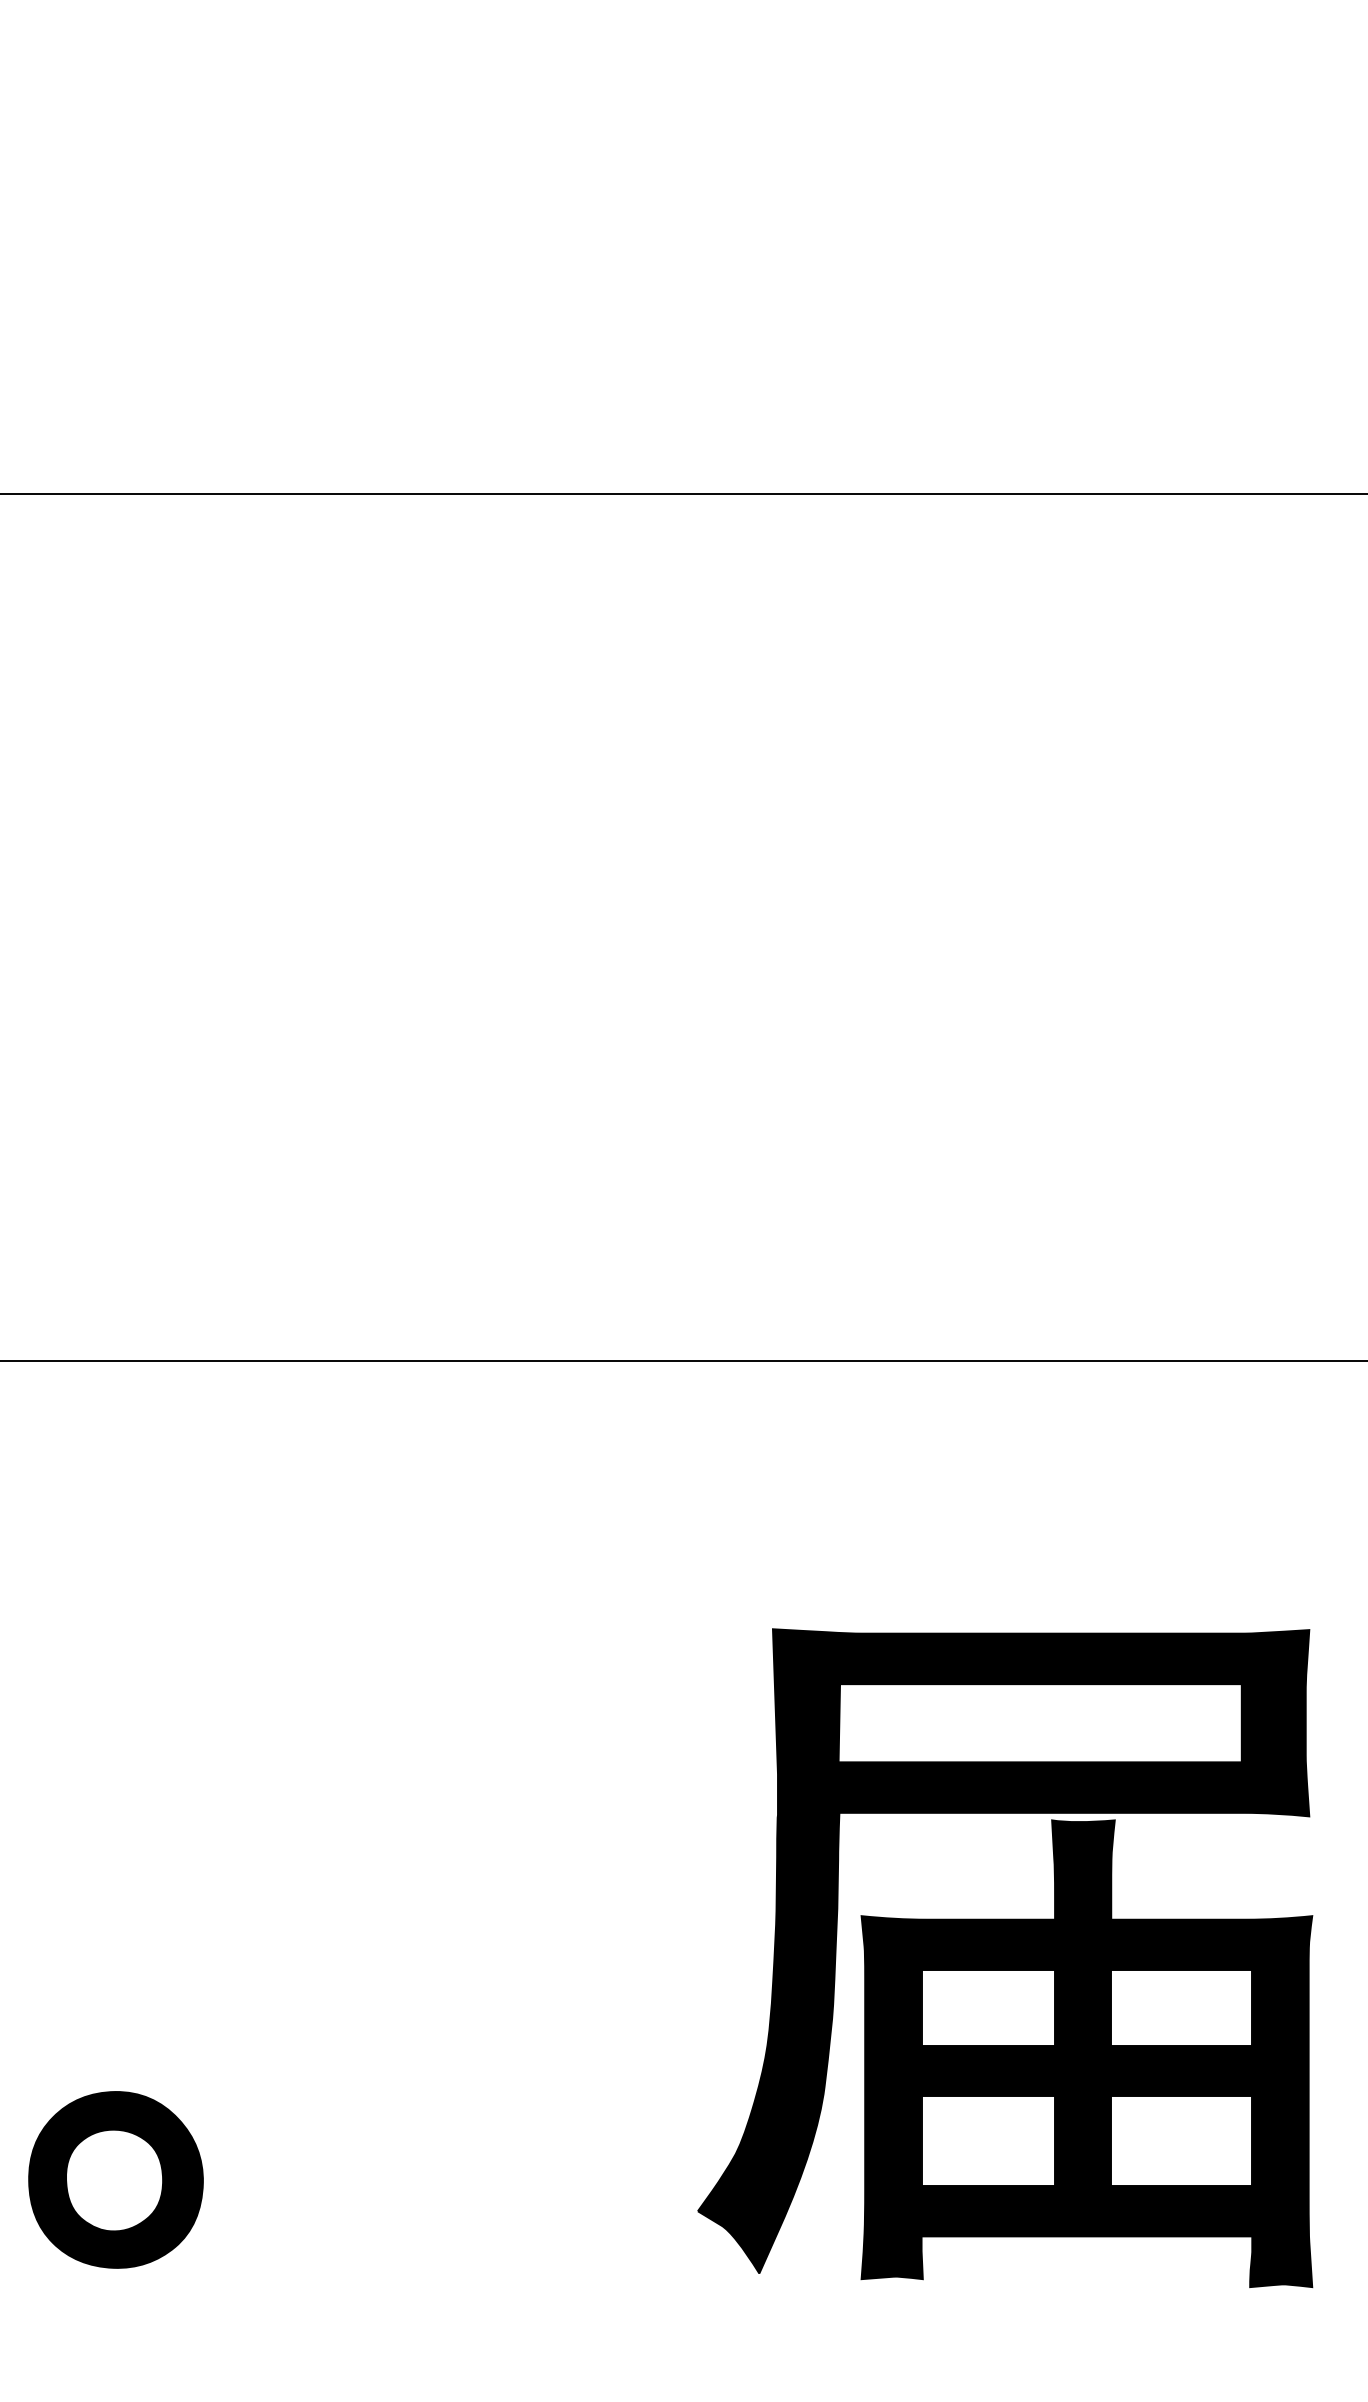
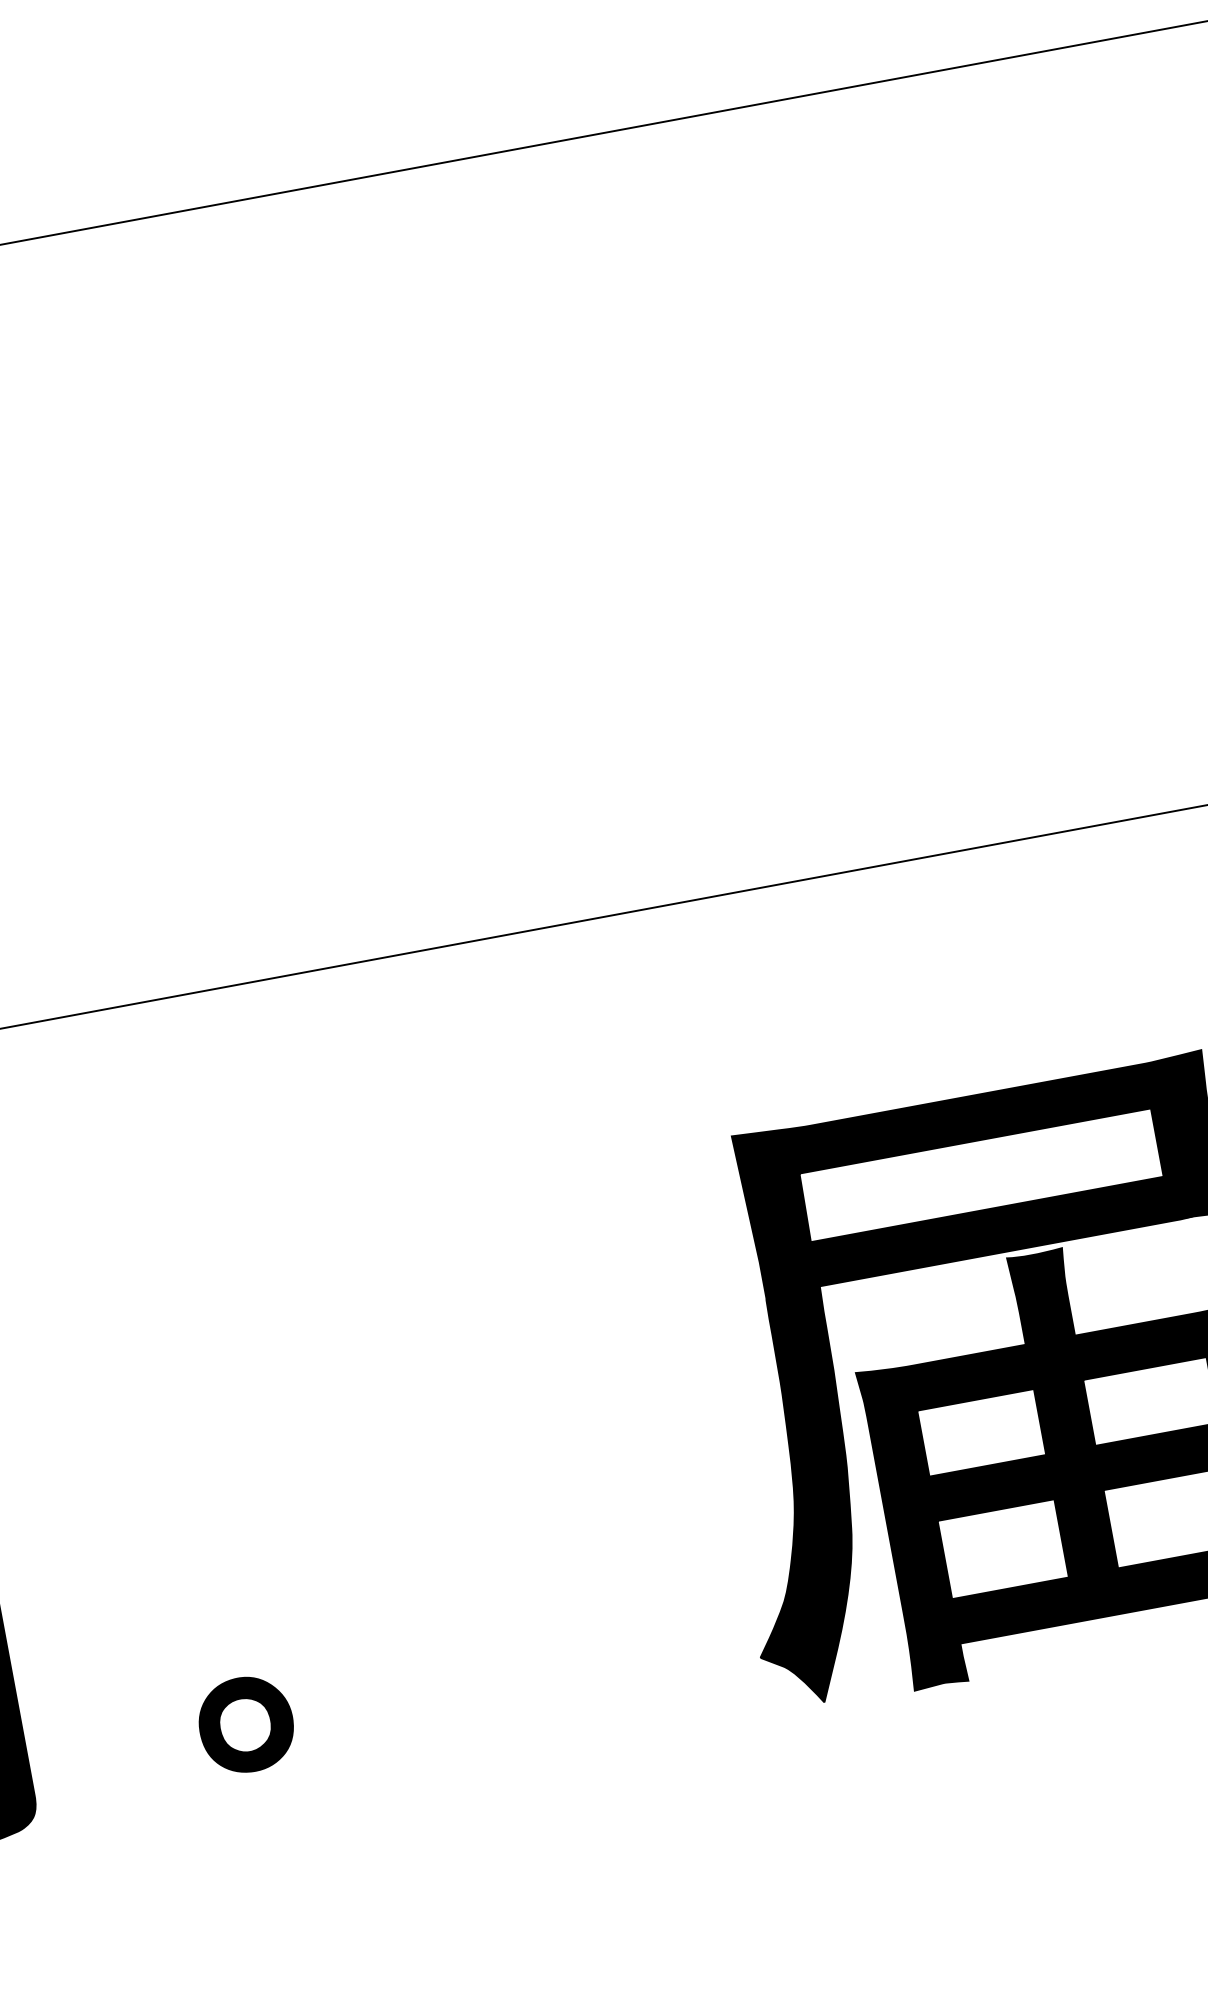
part: (115, 2179) -> (245, 1724), size x0.6

